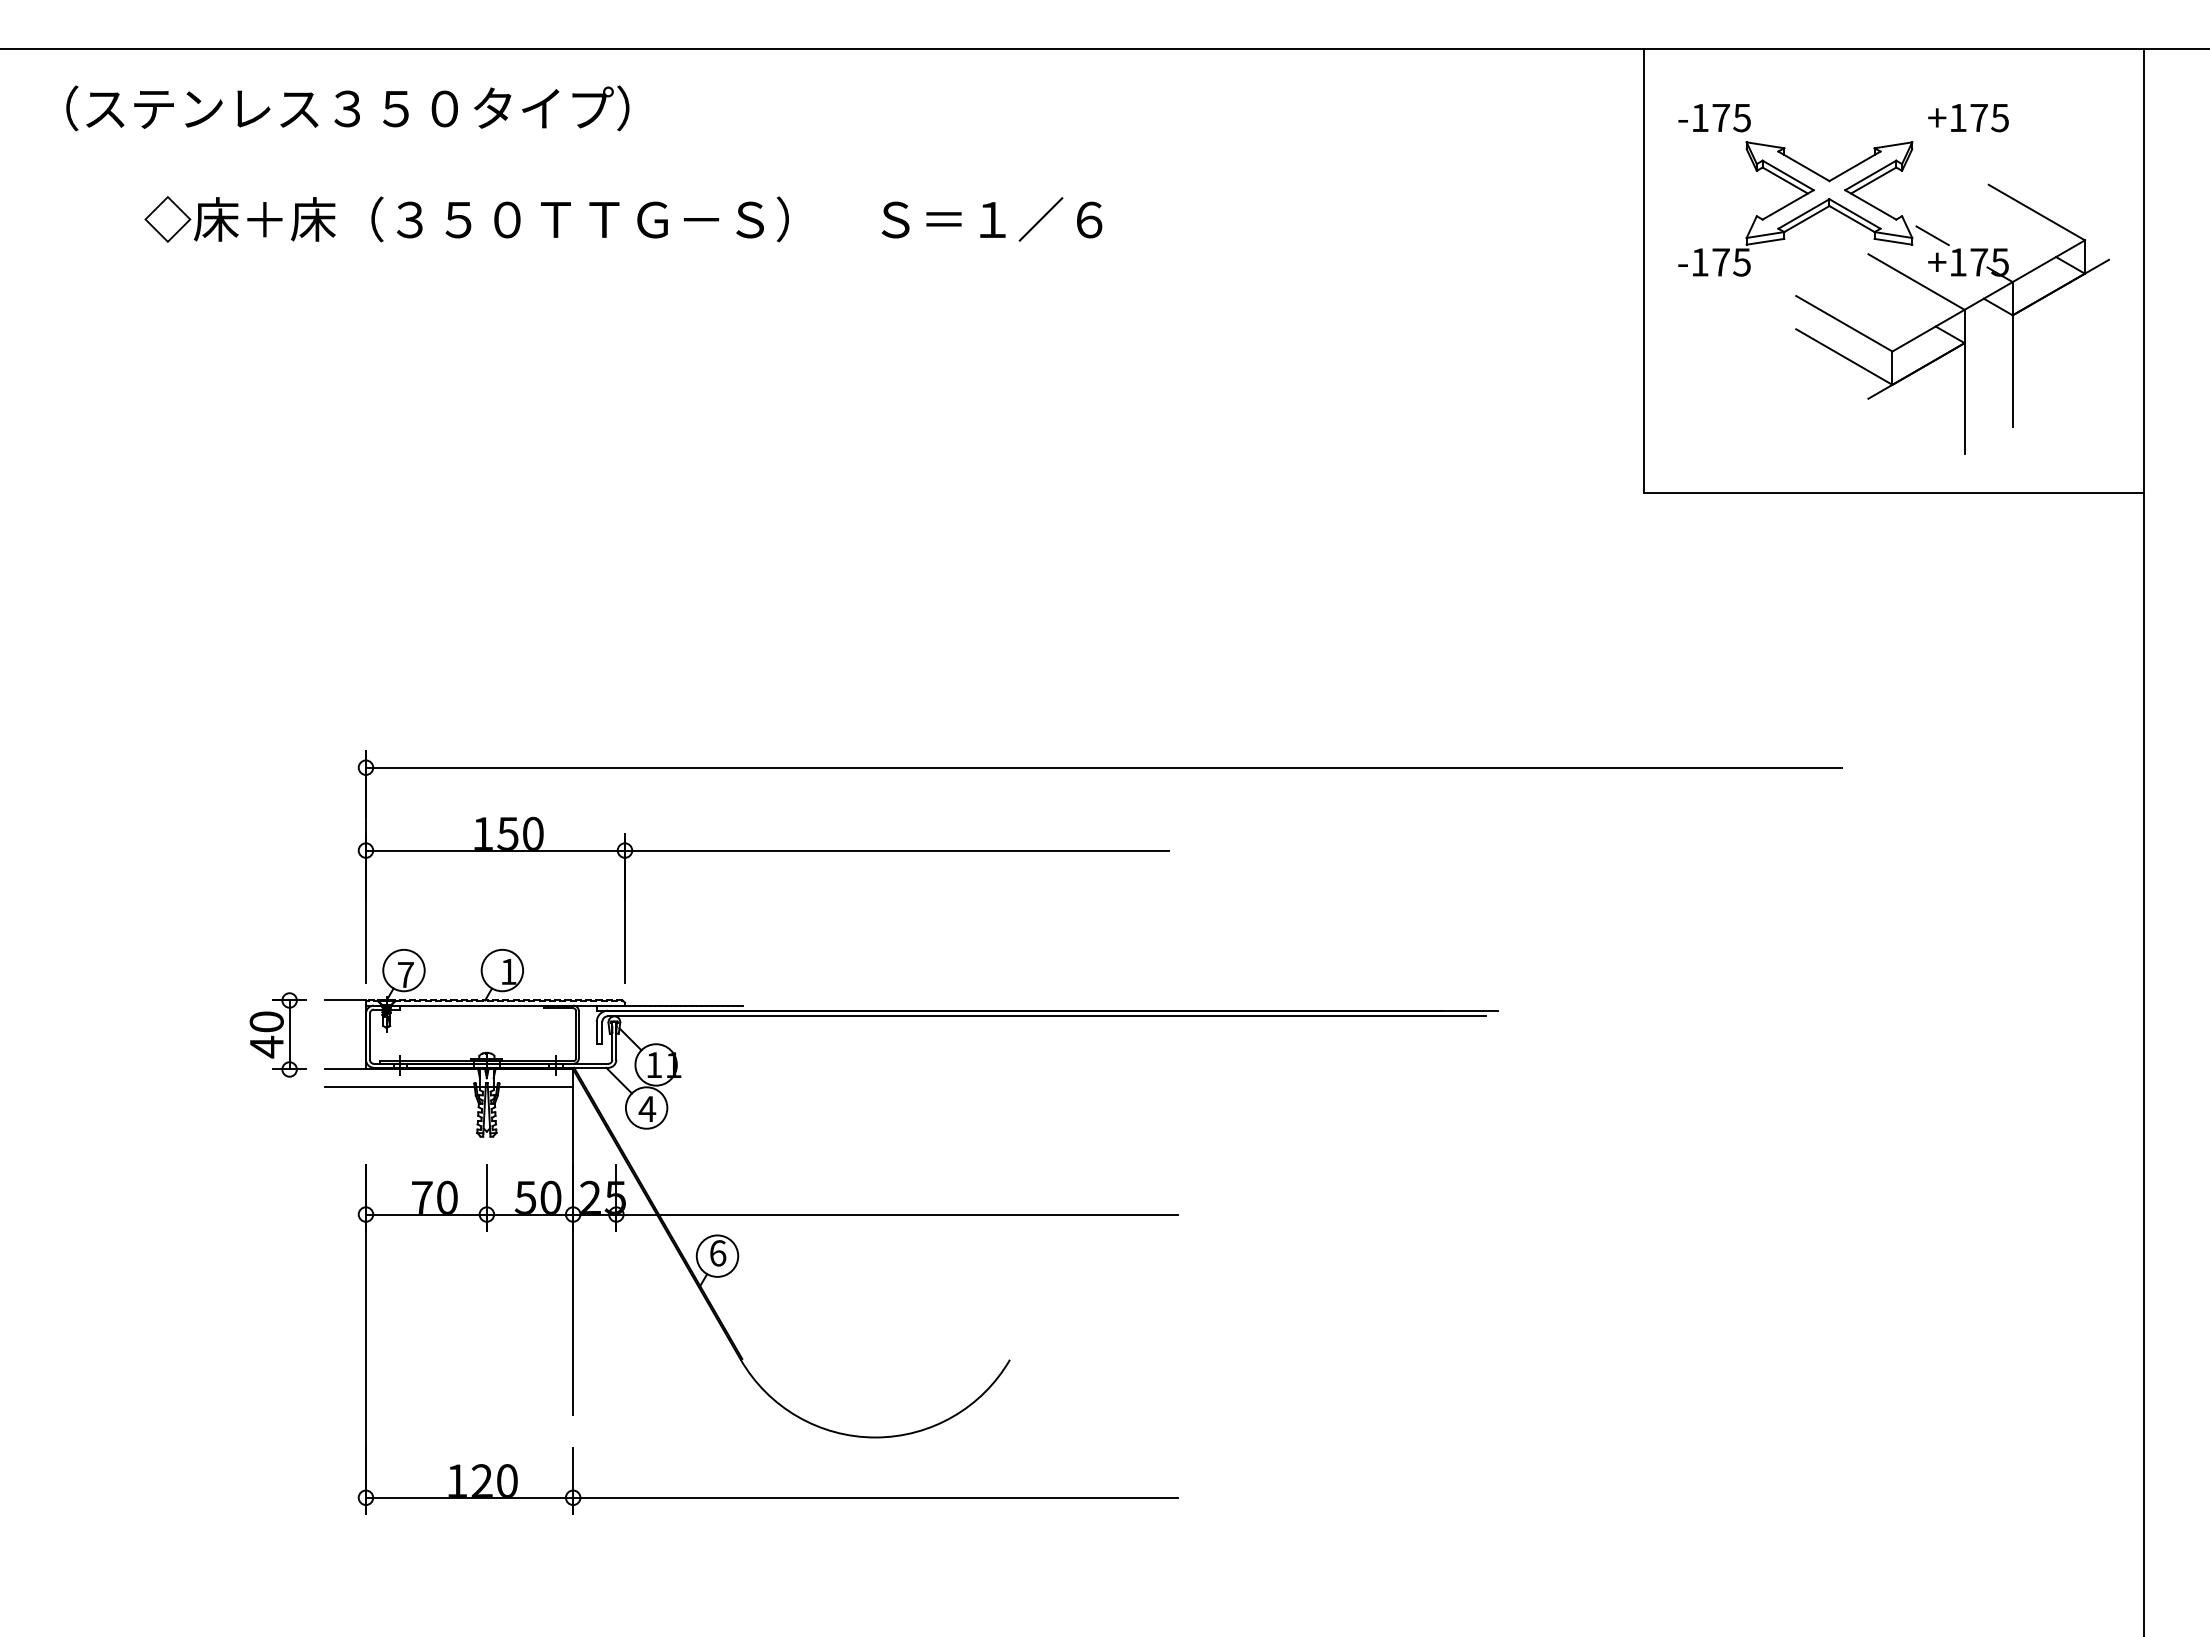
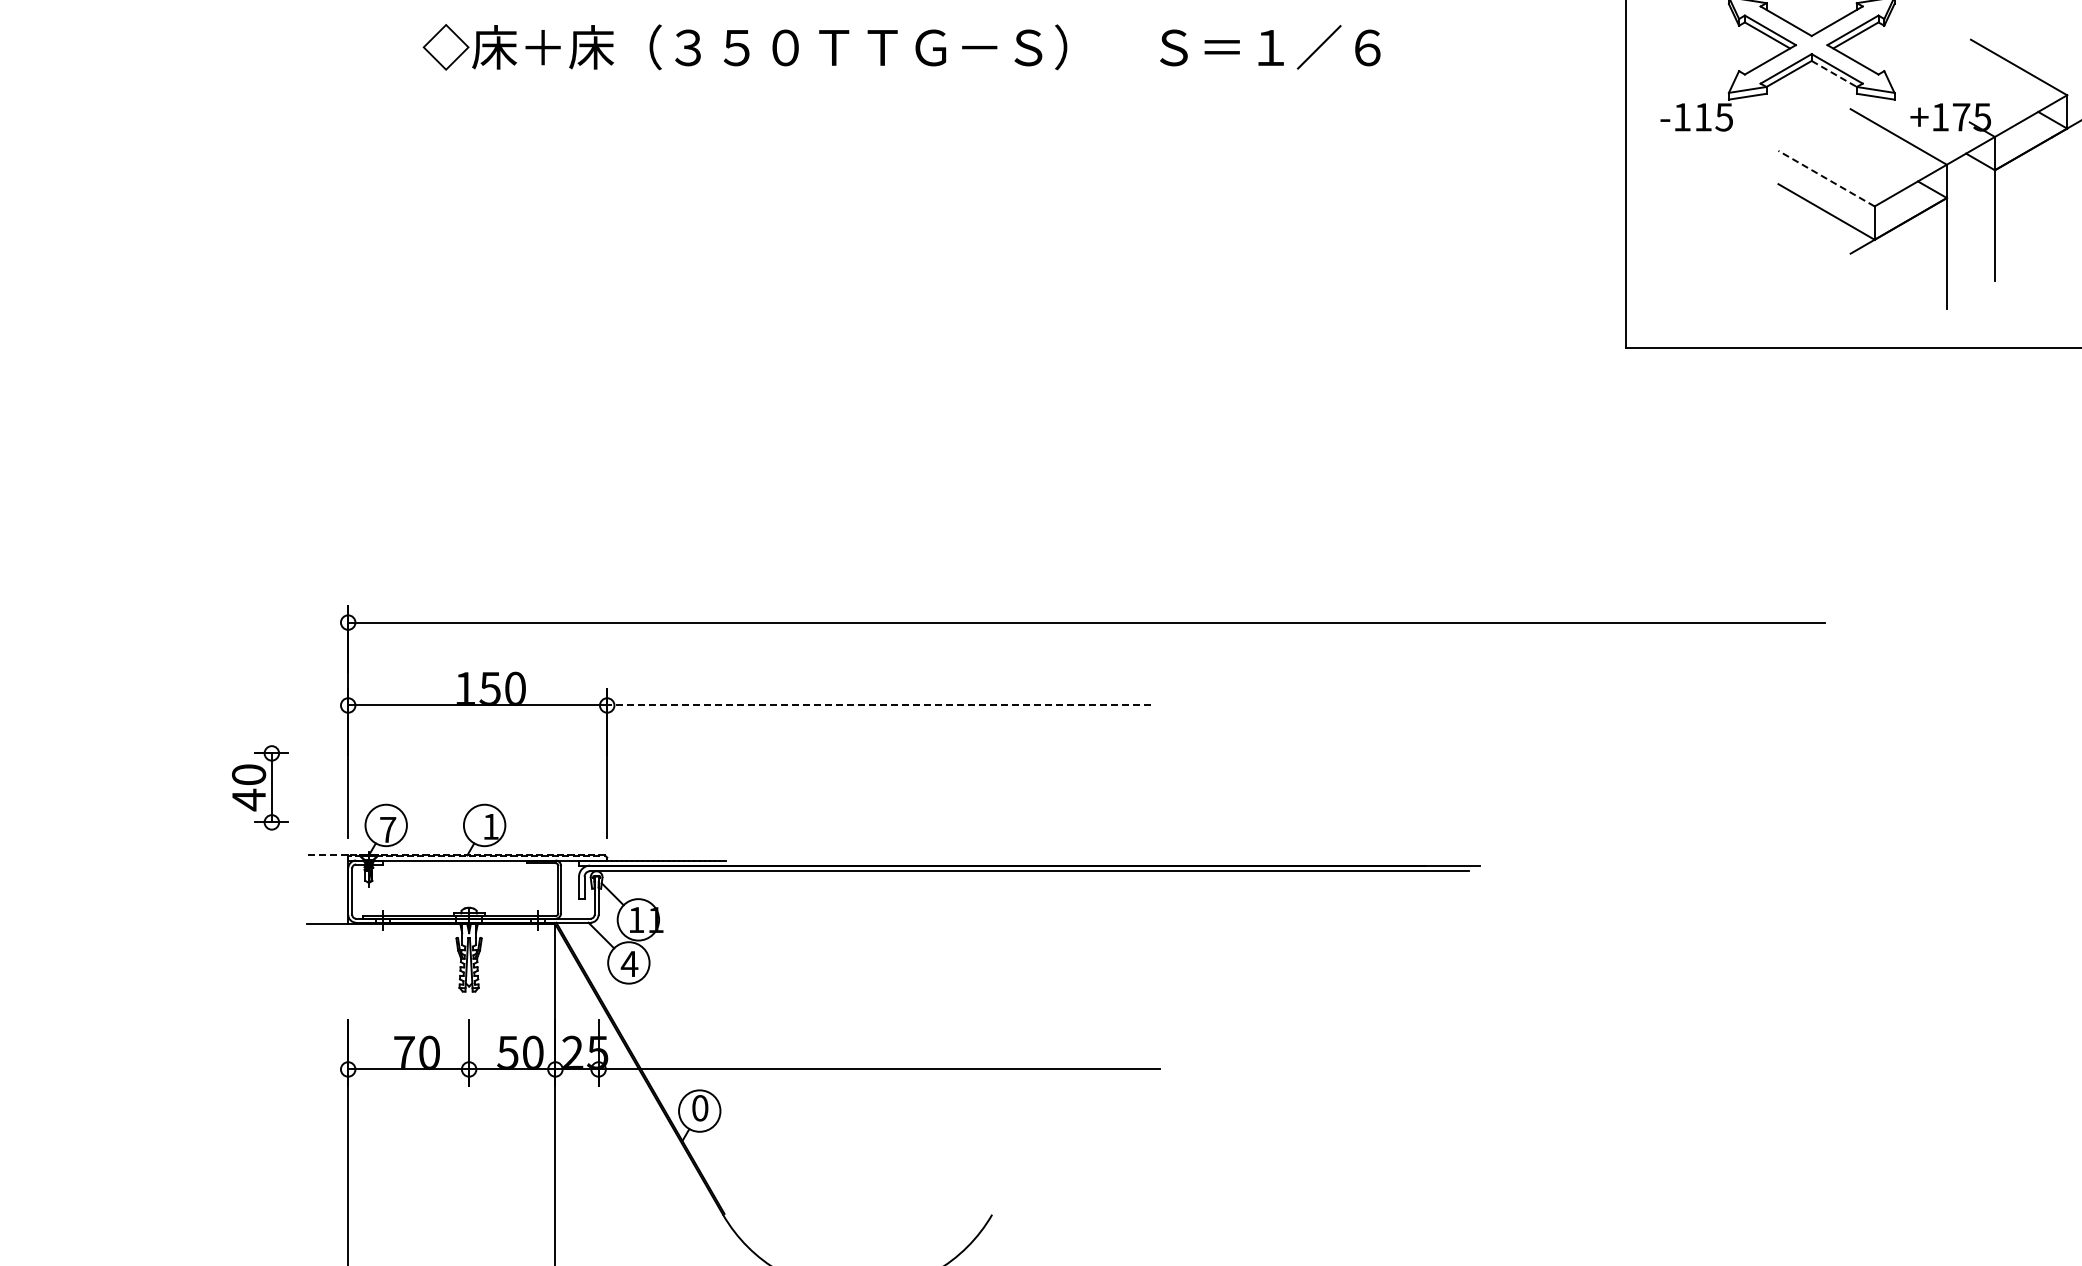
text: (623, 219) -> (901, 47), moved
line: (1852, 219) -> (1834, 74), solid -> dashed
line: (1932, 235) -> (1914, 90), removed
text: (1720, 262) -> (1702, 117), -175 -> -115
line: (1844, 323) -> (1826, 178), solid -> dashed
line: (896, 850) -> (878, 705), solid -> dashed
line: (345, 1000) -> (327, 855), solid -> dashed
part: (277, 1034) -> (259, 787), moved
line: (448, 1086) -> (430, 941), removed
text: (718, 1253) -> (700, 1108), 6 -> 0

